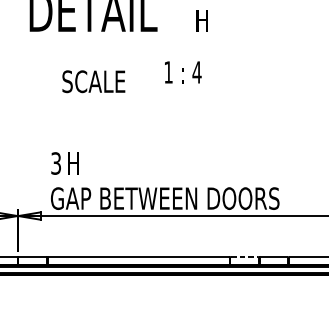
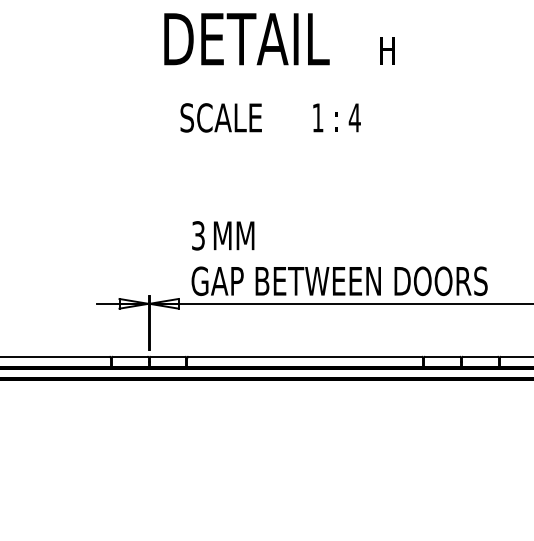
text: (182, 72) -> (336, 117), moved
text: (93, 81) -> (220, 117), moved
text: (83, 163) -> (233, 235), H -> MM
line: (245, 256) -> (443, 356), dashed -> solid

